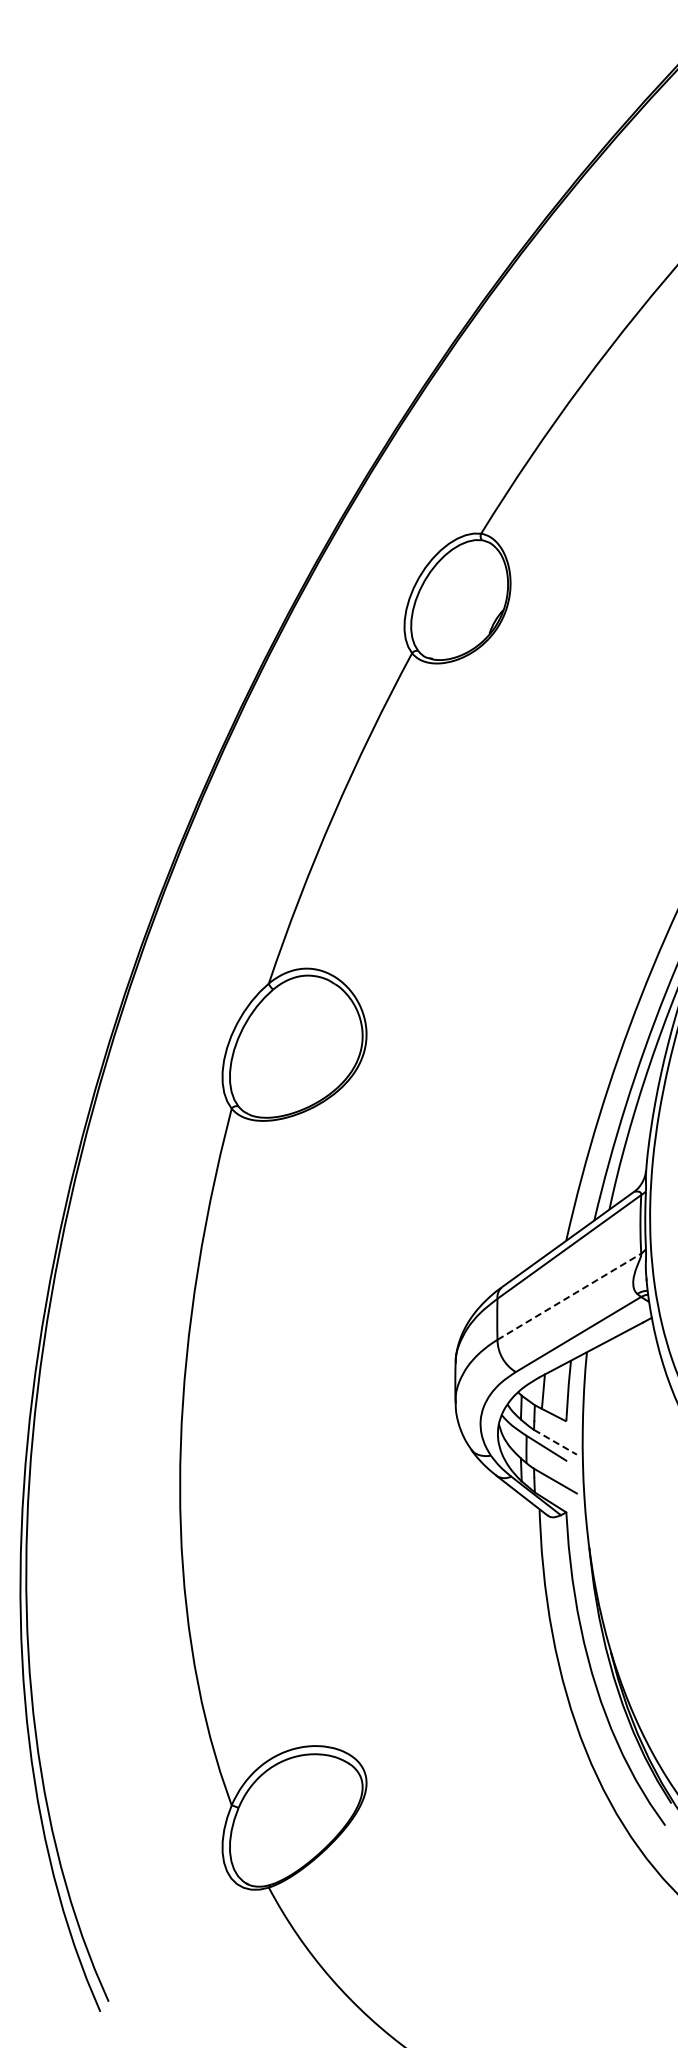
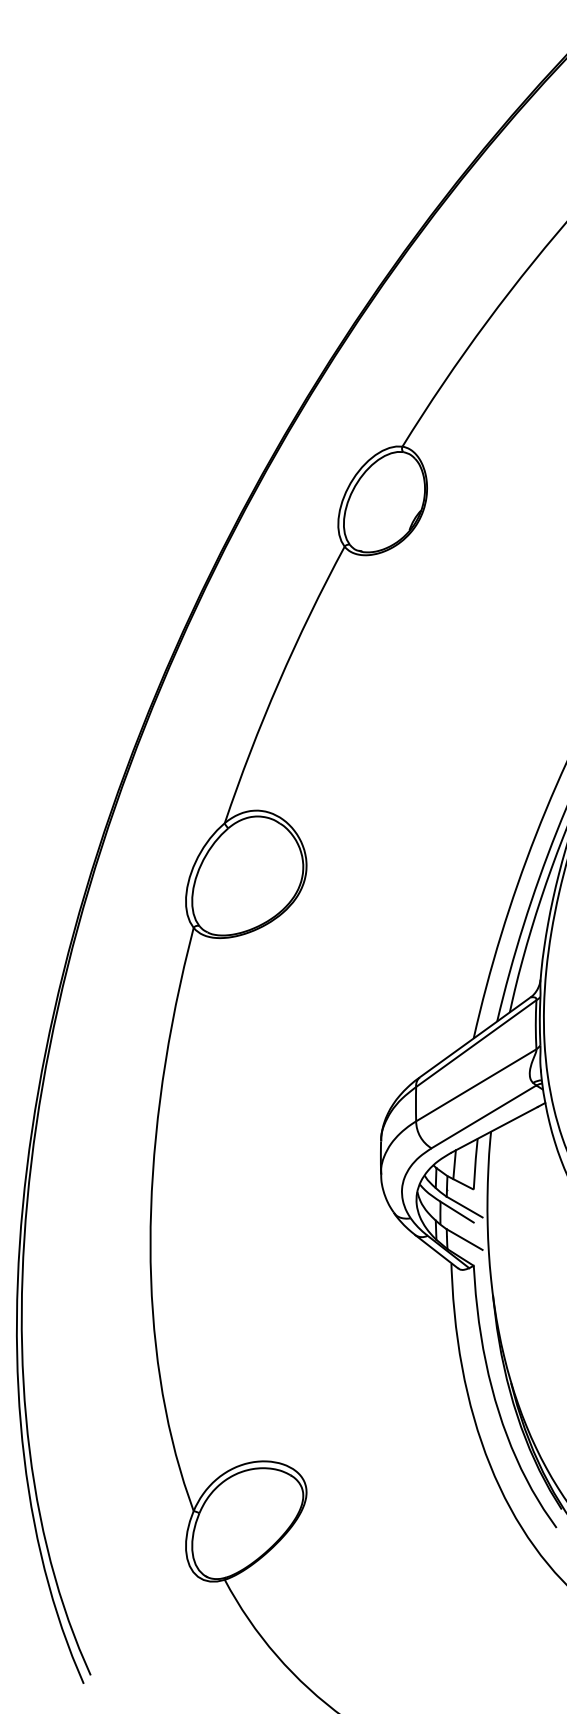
line: (568, 1297) -> (475, 1085), dashed -> solid
line: (555, 1442) -> (464, 1207), dashed -> solid

